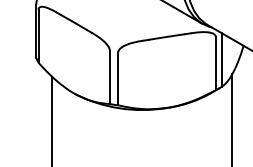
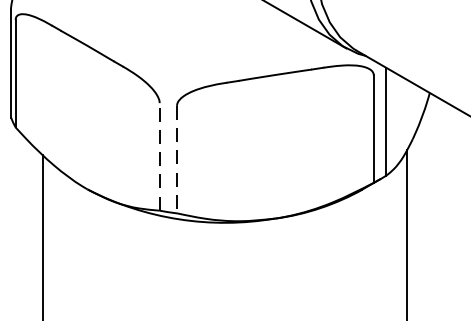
line: (109, 77) -> (158, 157), solid -> dashed
line: (118, 78) -> (177, 159), solid -> dashed

